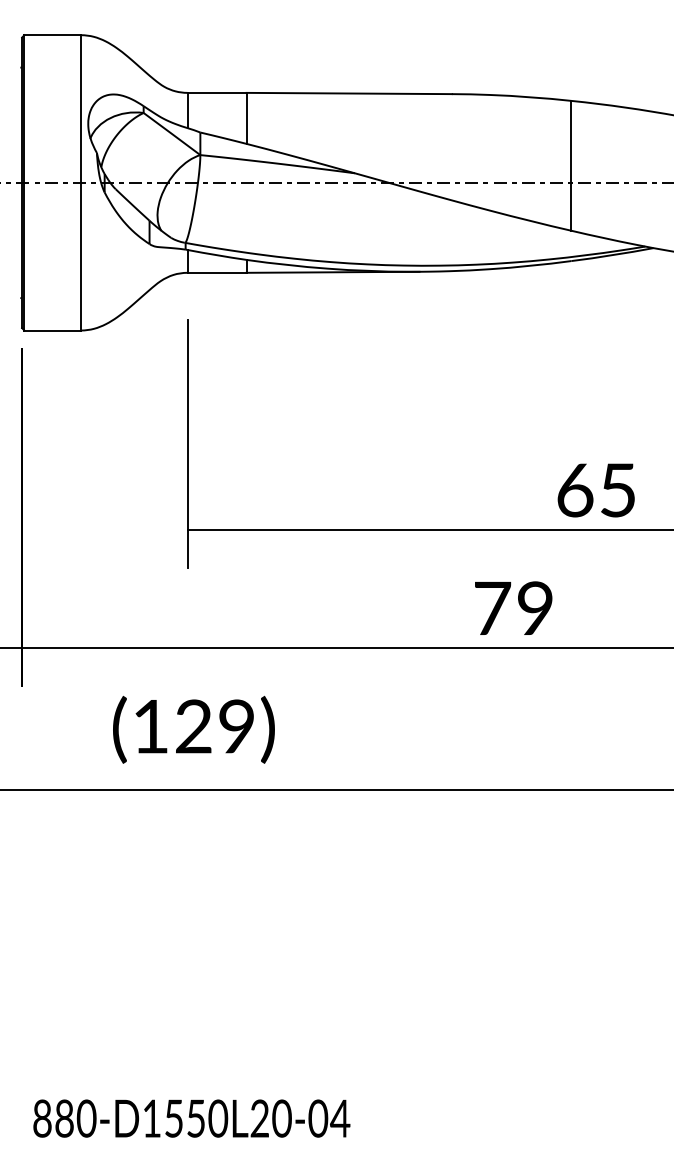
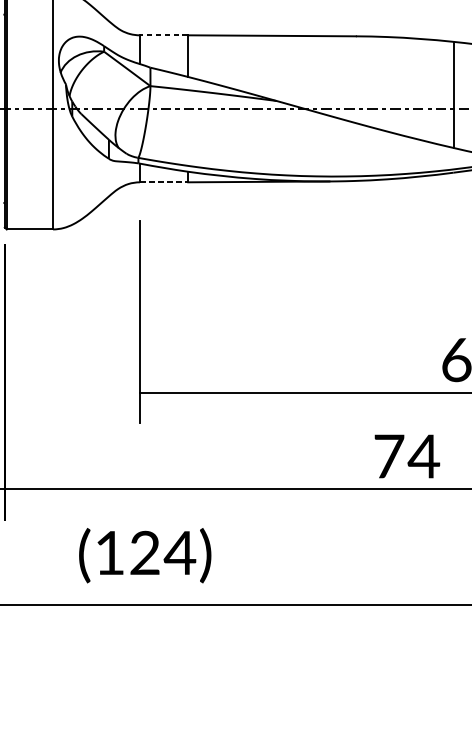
line: (217, 92) -> (164, 35), solid -> dashed
line: (217, 272) -> (164, 182), solid -> dashed
text: (534, 607) -> (423, 455), 79 -> 74
text: (236, 726) -> (179, 552), (129) -> (124)

